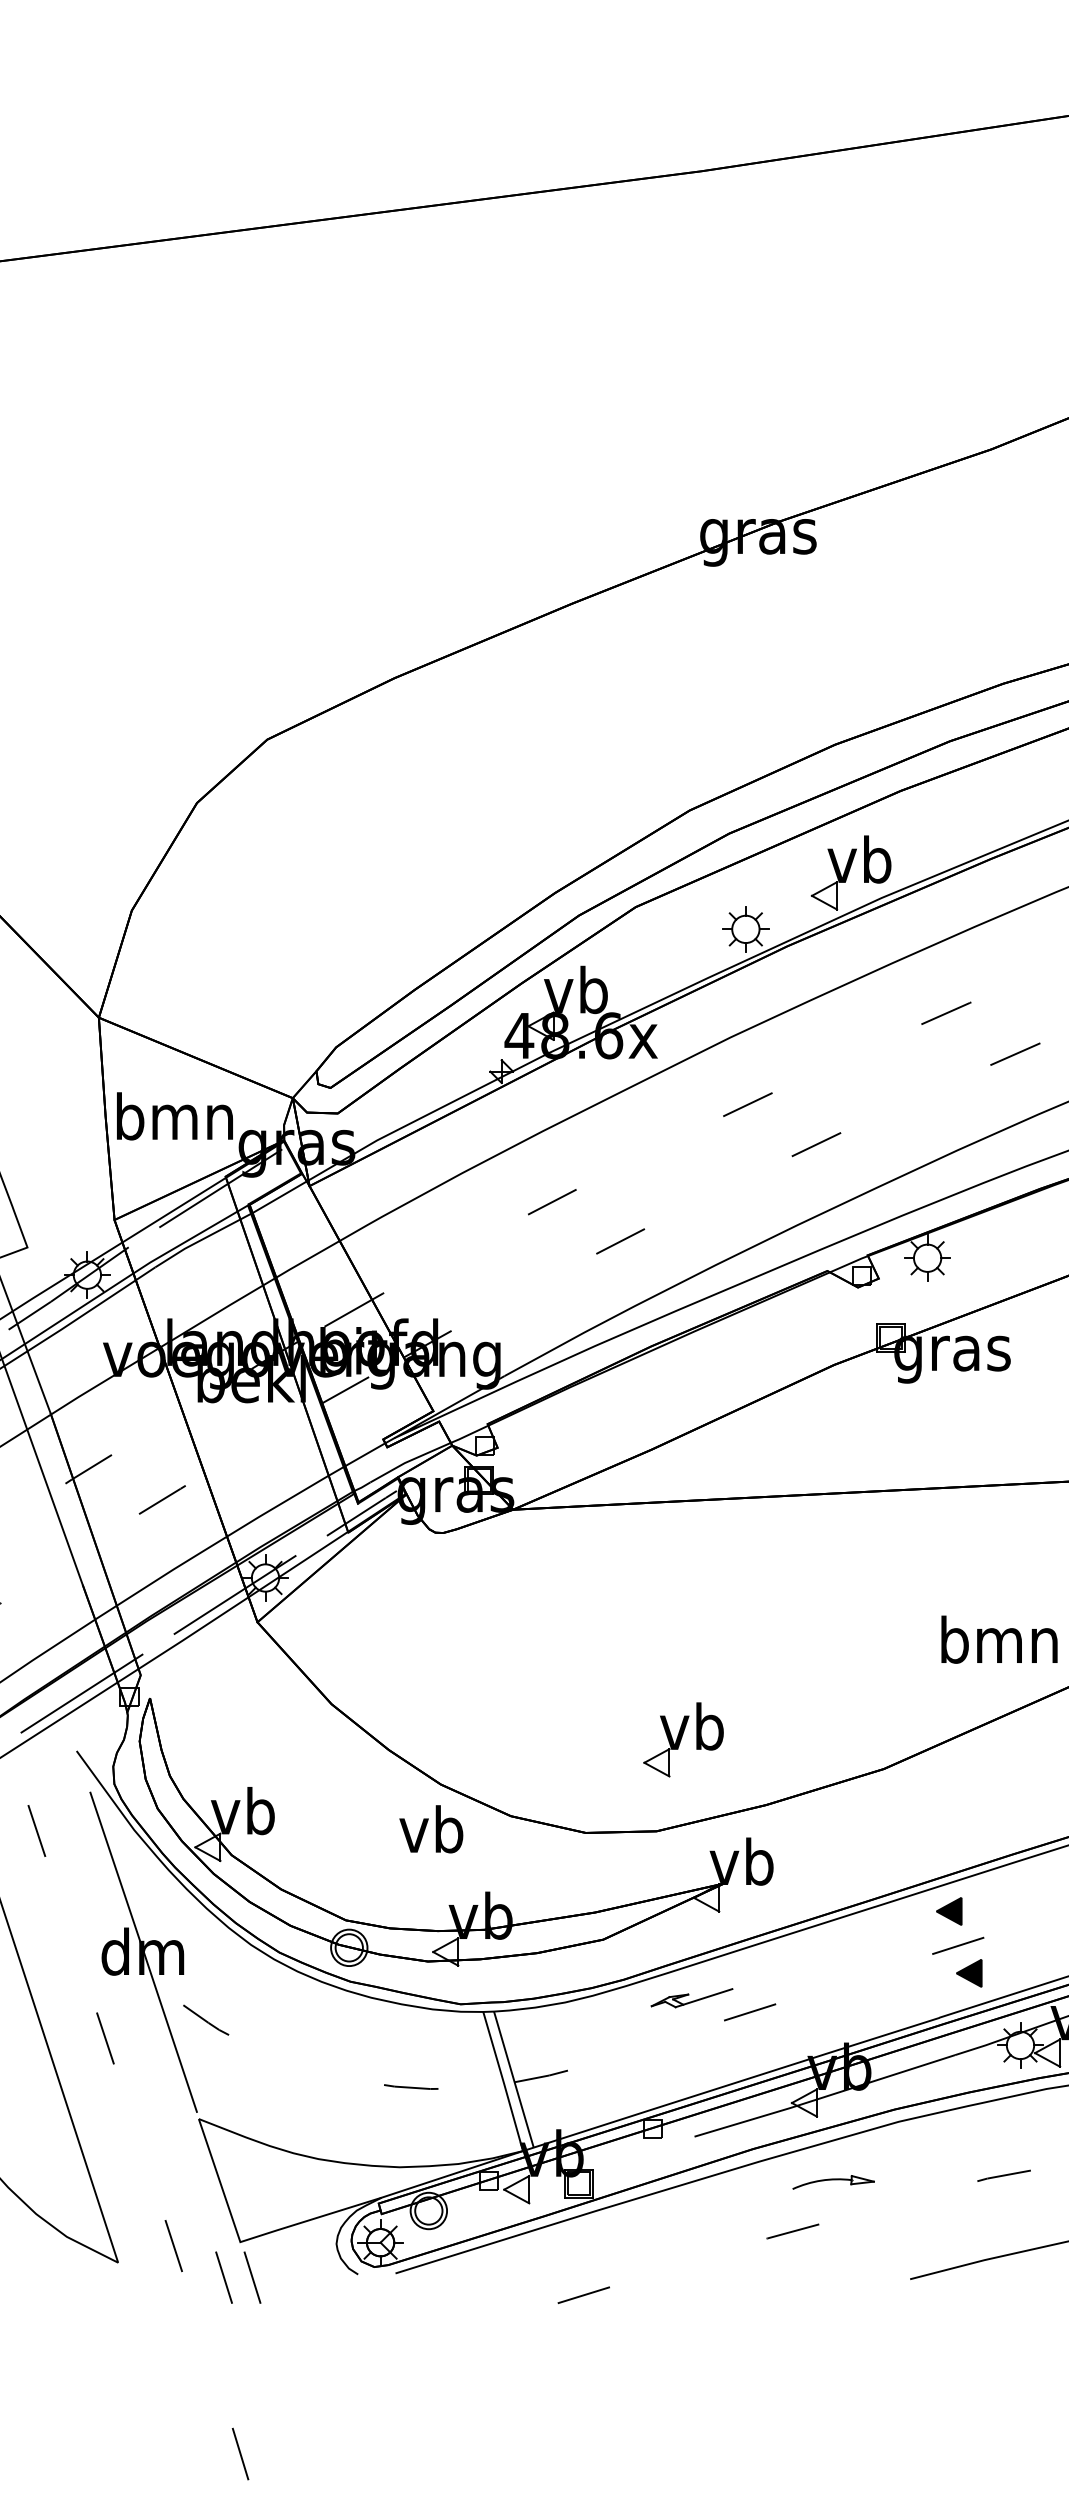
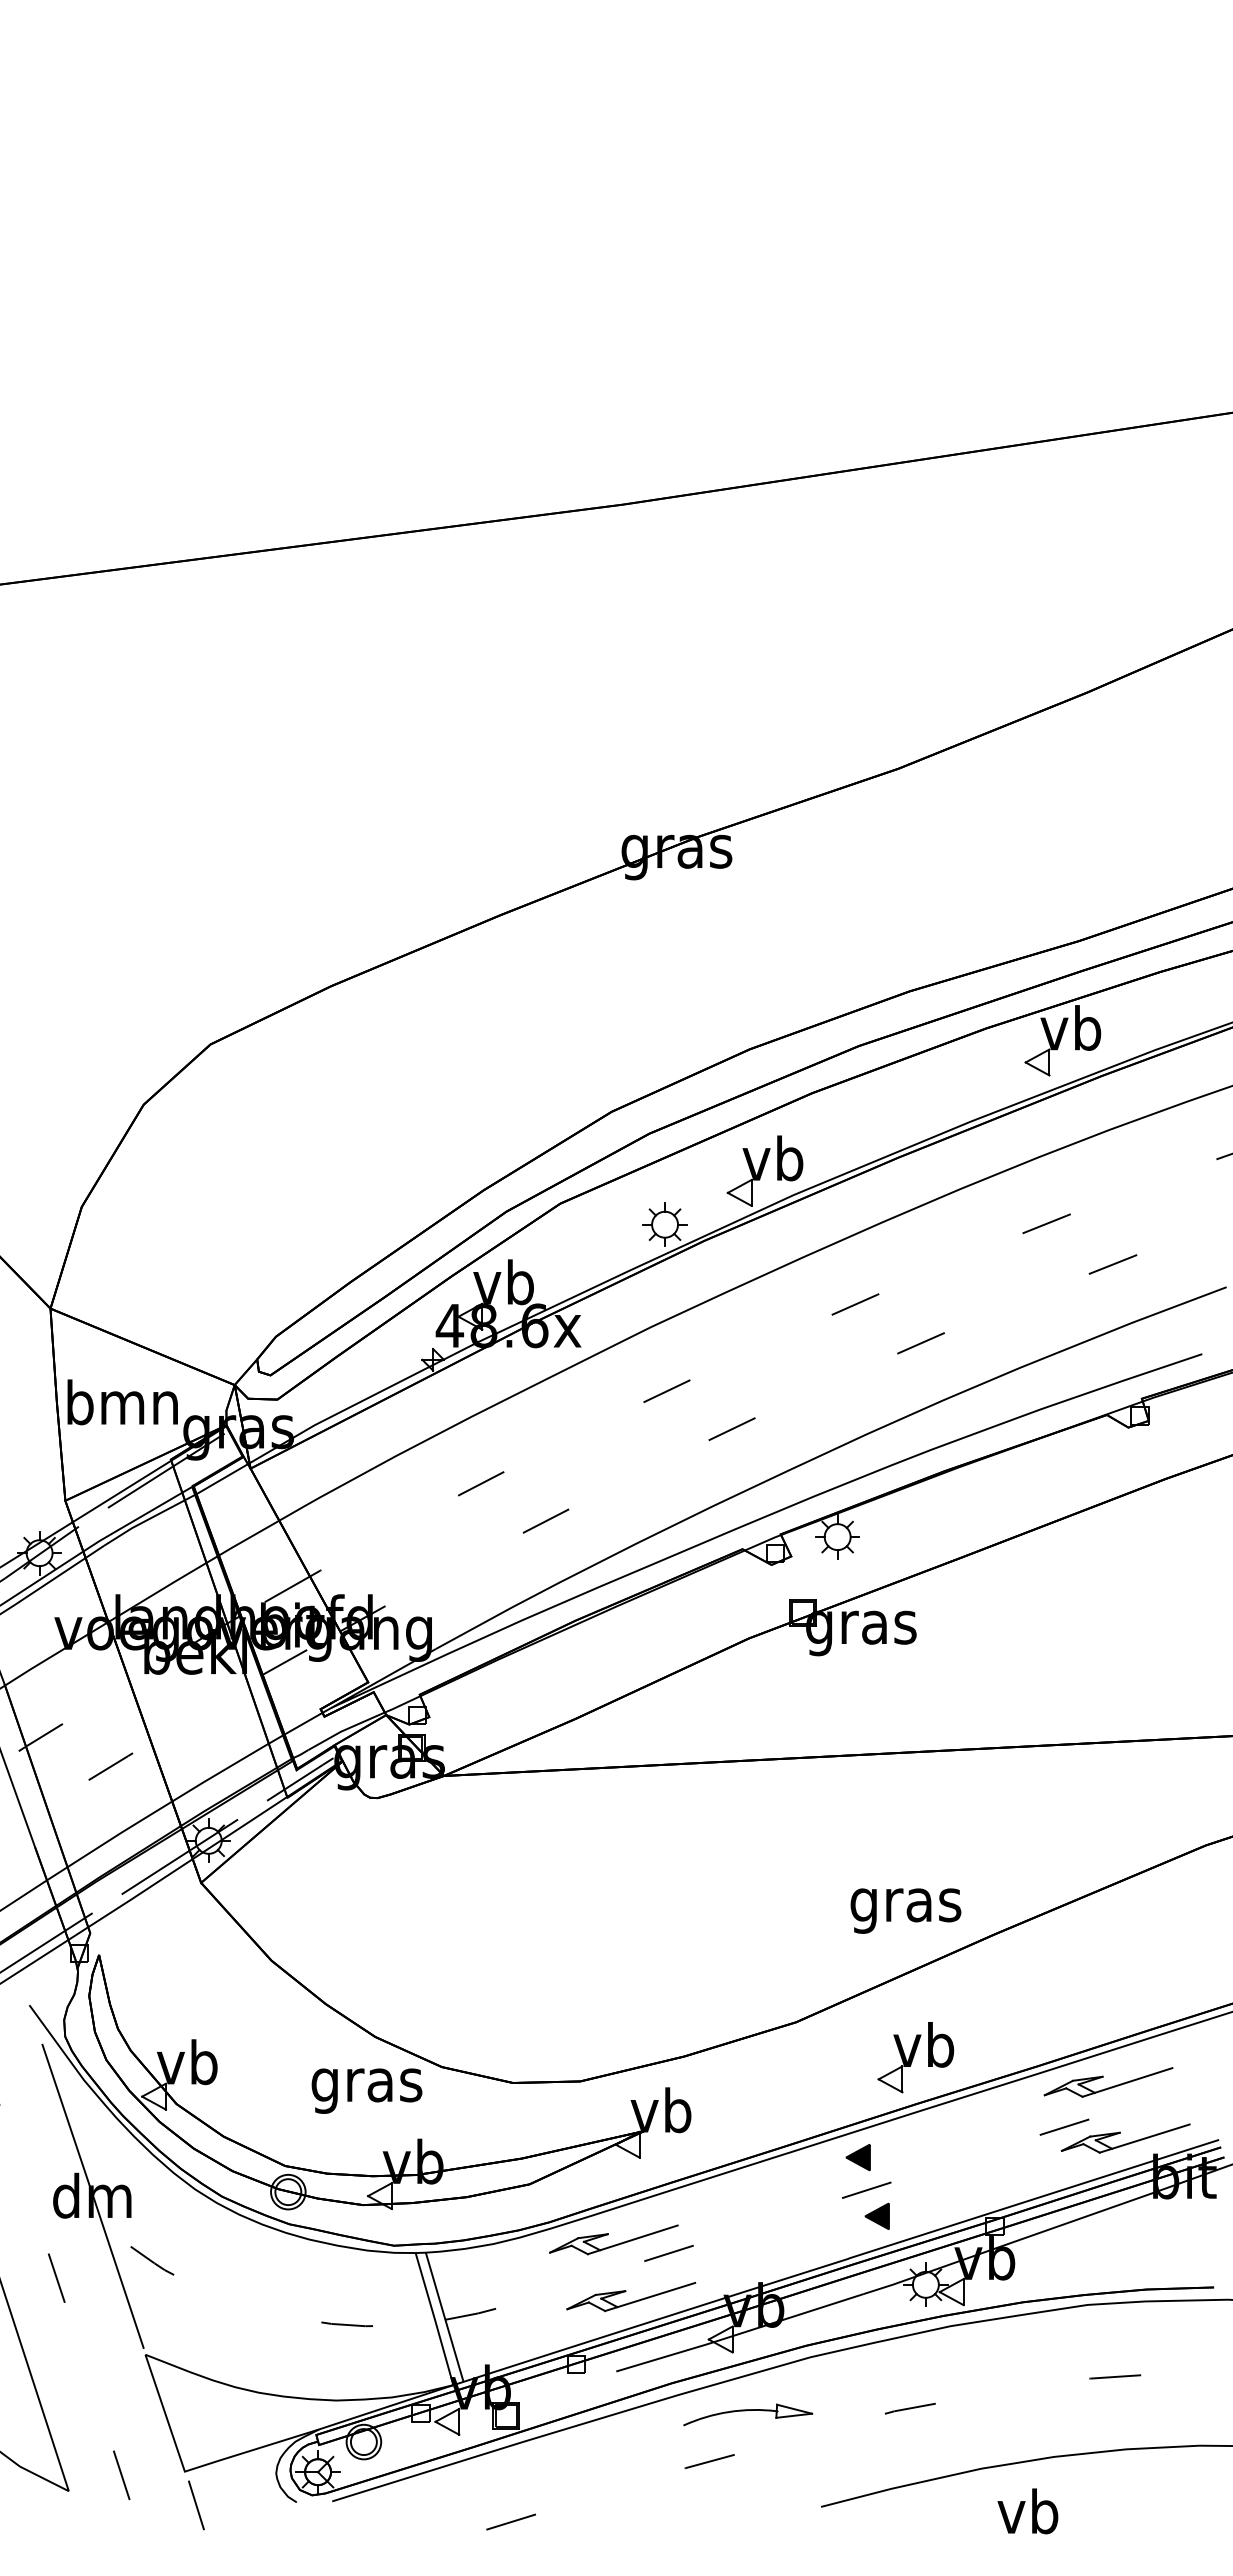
text: (999, 1645) -> (905, 1904), bmn -> gras
part: (683, 1739) -> (915, 2057), moved
text: (431, 1834) -> (366, 2084), vb -> gras
part: (691, 1997) -> (613, 2239), size x1.67
part: (710, 2058) -> (631, 2297), added
part: (833, 2181) -> (748, 2414), size x1.67
line: (224, 2277) -> (169, 2505), removed

